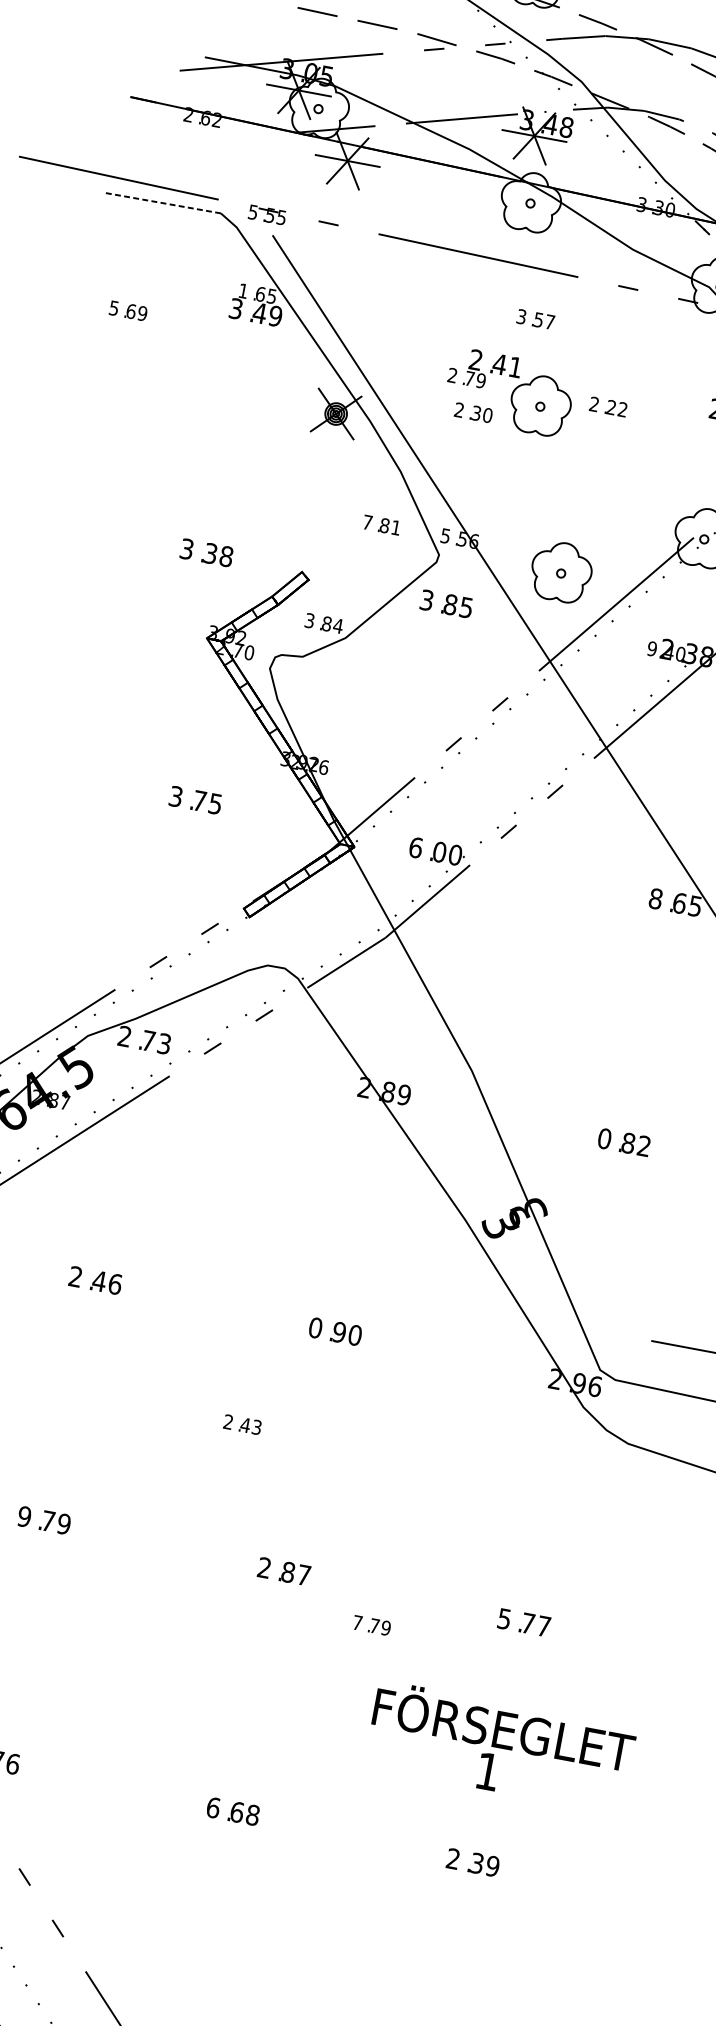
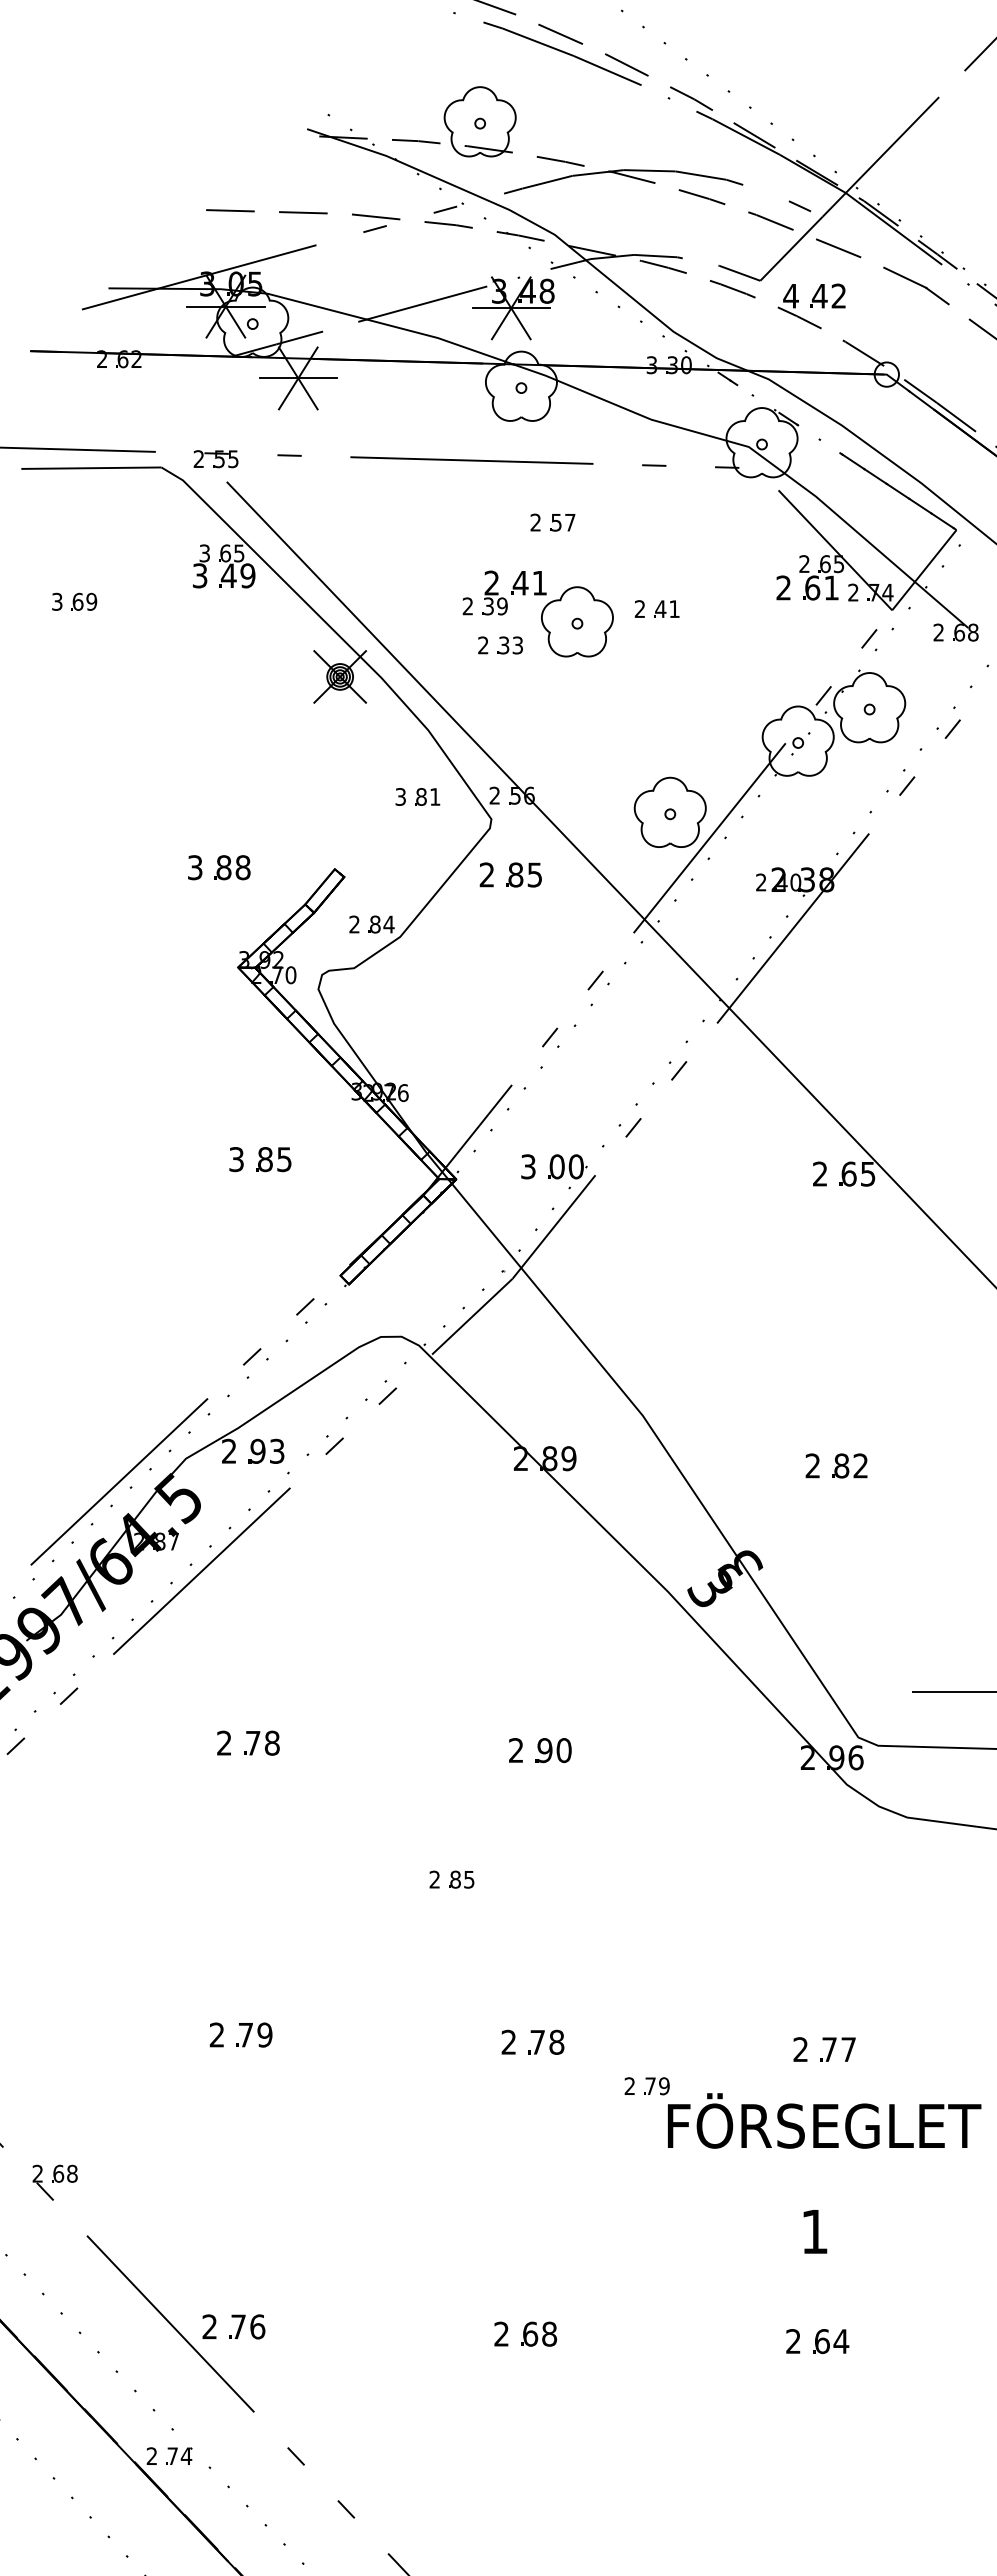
line: (162, 203) -> (90, 468), dashed -> solid
text: (252, 212) -> (198, 459), 5 -> 2
text: (243, 291) -> (204, 553), 1 -> 3
text: (114, 308) -> (57, 601), 5 -> 3
text: (521, 316) -> (535, 522), 3 -> 2
text: (469, 378) -> (488, 606), 79 -> 39
text: (617, 408) -> (667, 608), 22 -> 41
text: (487, 415) -> (517, 645), 30 -> 33
text: (367, 522) -> (400, 796), 7 -> 3
text: (445, 535) -> (494, 795), 5 -> 2
text: (210, 553) -> (223, 867), 38 -> 88
part: (560, 571) -> (669, 811), moved
text: (426, 599) -> (486, 874), 3 -> 2
text: (309, 620) -> (354, 924), 3 -> 2
text: (652, 648) -> (761, 882), 9 -> 2
text: (199, 801) -> (265, 1159), 75 -> 85
text: (416, 847) -> (528, 1166), 6 -> 3
text: (655, 898) -> (819, 1173), 8 -> 2
text: (148, 1040) -> (257, 1450), 73 -> 93
text: (604, 1138) -> (812, 1465), 0 -> 2
text: (107, 1282) -> (262, 1742), 46 -> 78
text: (315, 1327) -> (515, 1750), 0 -> 2
text: (250, 1426) -> (461, 1879), 43 -> 85
text: (24, 1516) -> (216, 2034), 9 -> 2
text: (296, 1573) -> (547, 2041), 87 -> 78
text: (504, 1618) -> (800, 2049), 5 -> 2
text: (357, 1622) -> (629, 2085), 7 -> 2
text: (504, 1725) -> (824, 2120), moved
text: (213, 1807) -> (501, 2333), 6 -> 2
text: (485, 1865) -> (832, 2341), 39 -> 64

